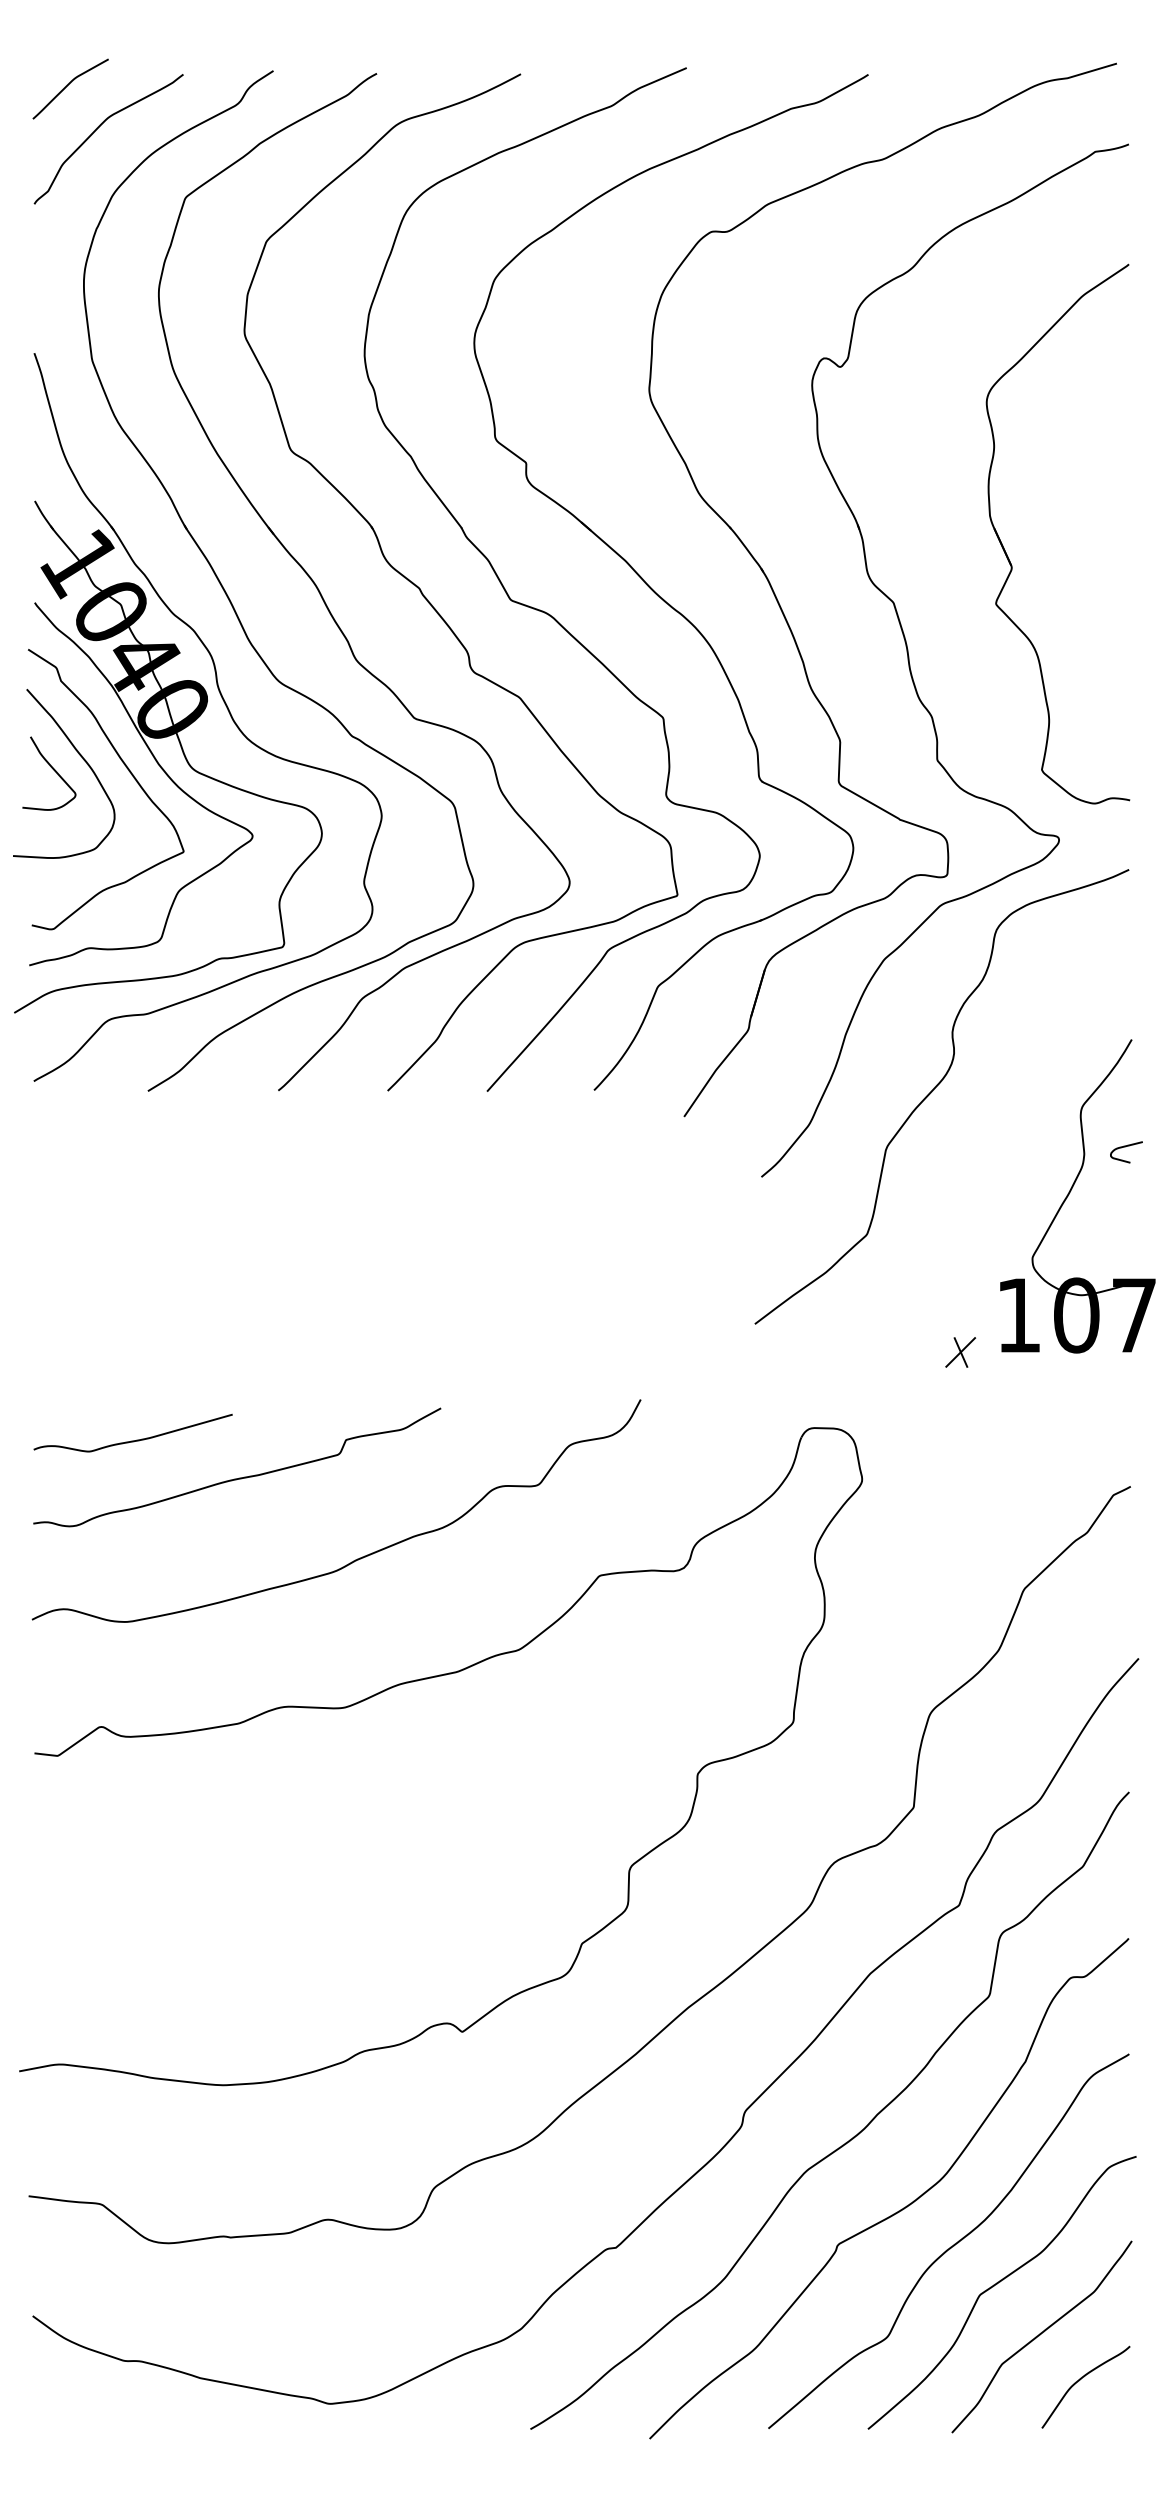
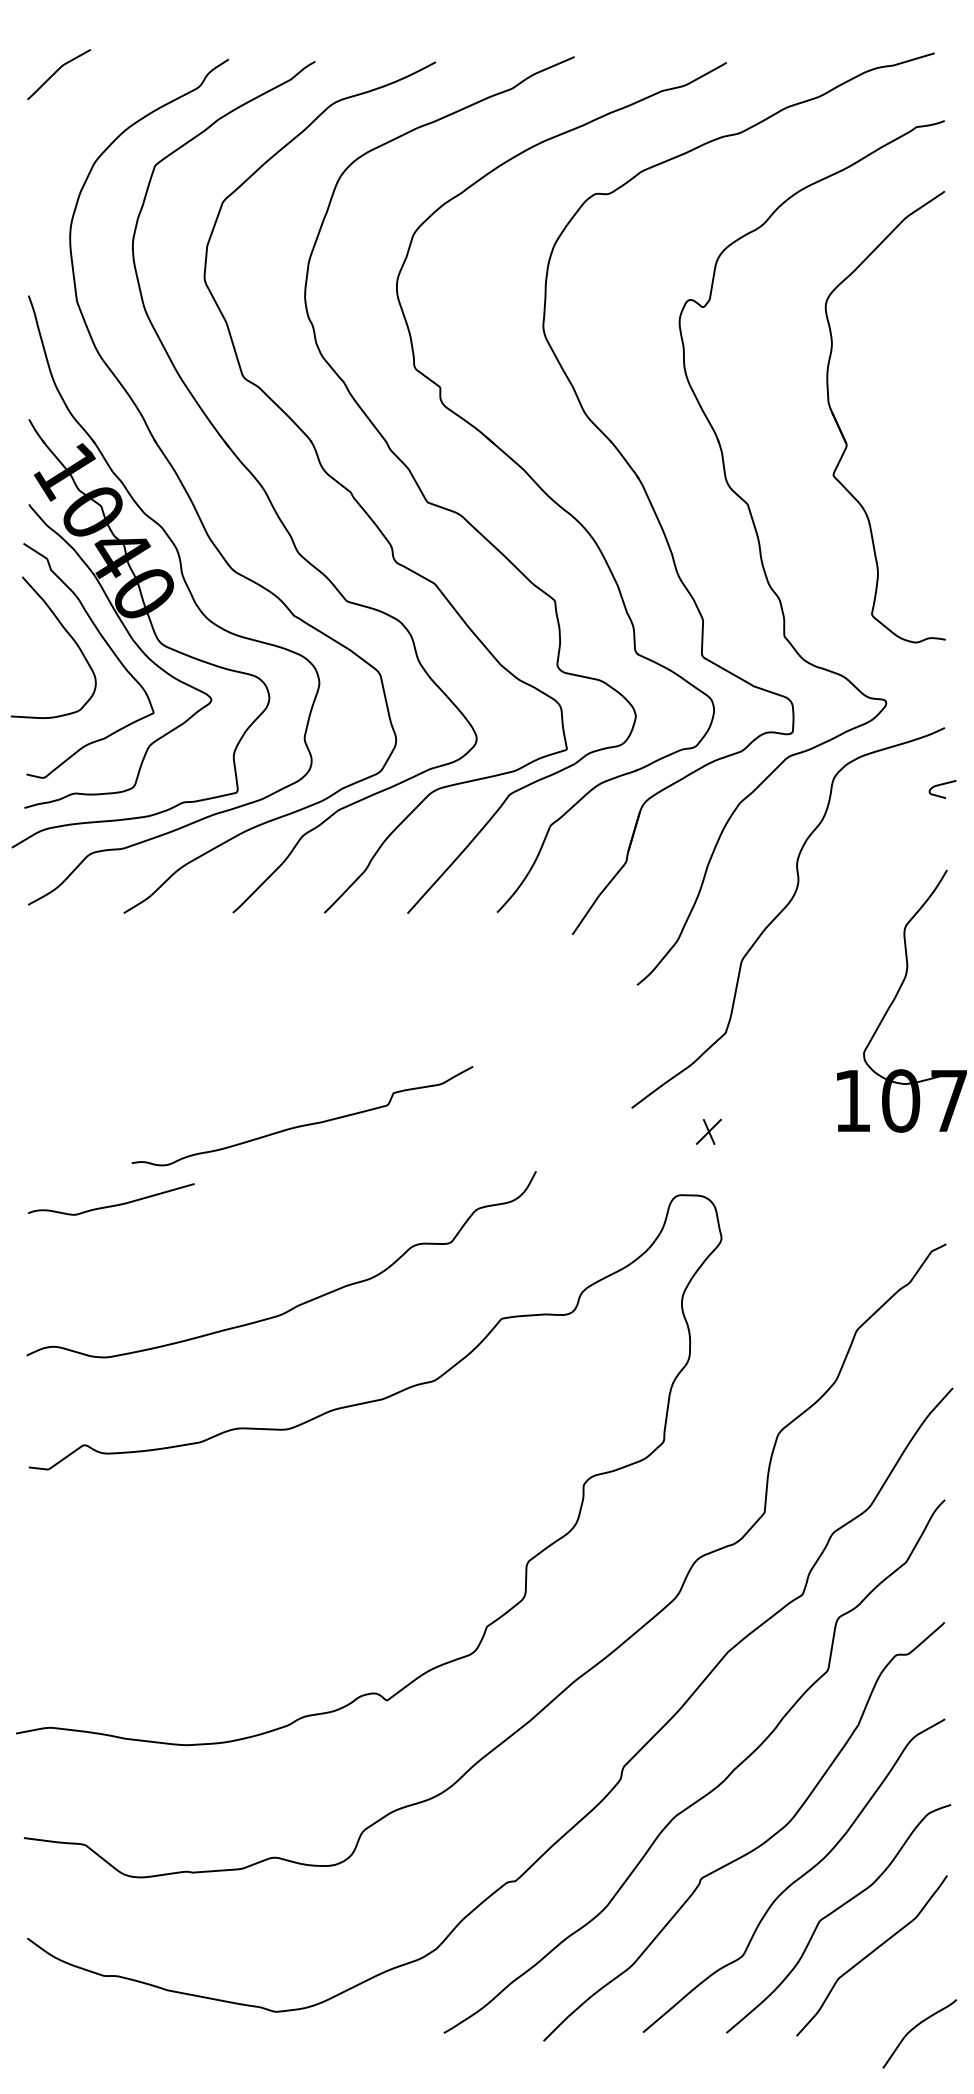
curve: (98, 128) -> (82, 107), removed
part: (1009, 557) -> (844, 436), moved
curve: (53, 770) -> (44, 644), removed
curve: (1126, 1147) -> (942, 785), moved
part: (960, 1351) -> (708, 1131), moved
curve: (238, 1477) -> (303, 1124), moved
curve: (1080, 2380) -> (915, 2028), moved

